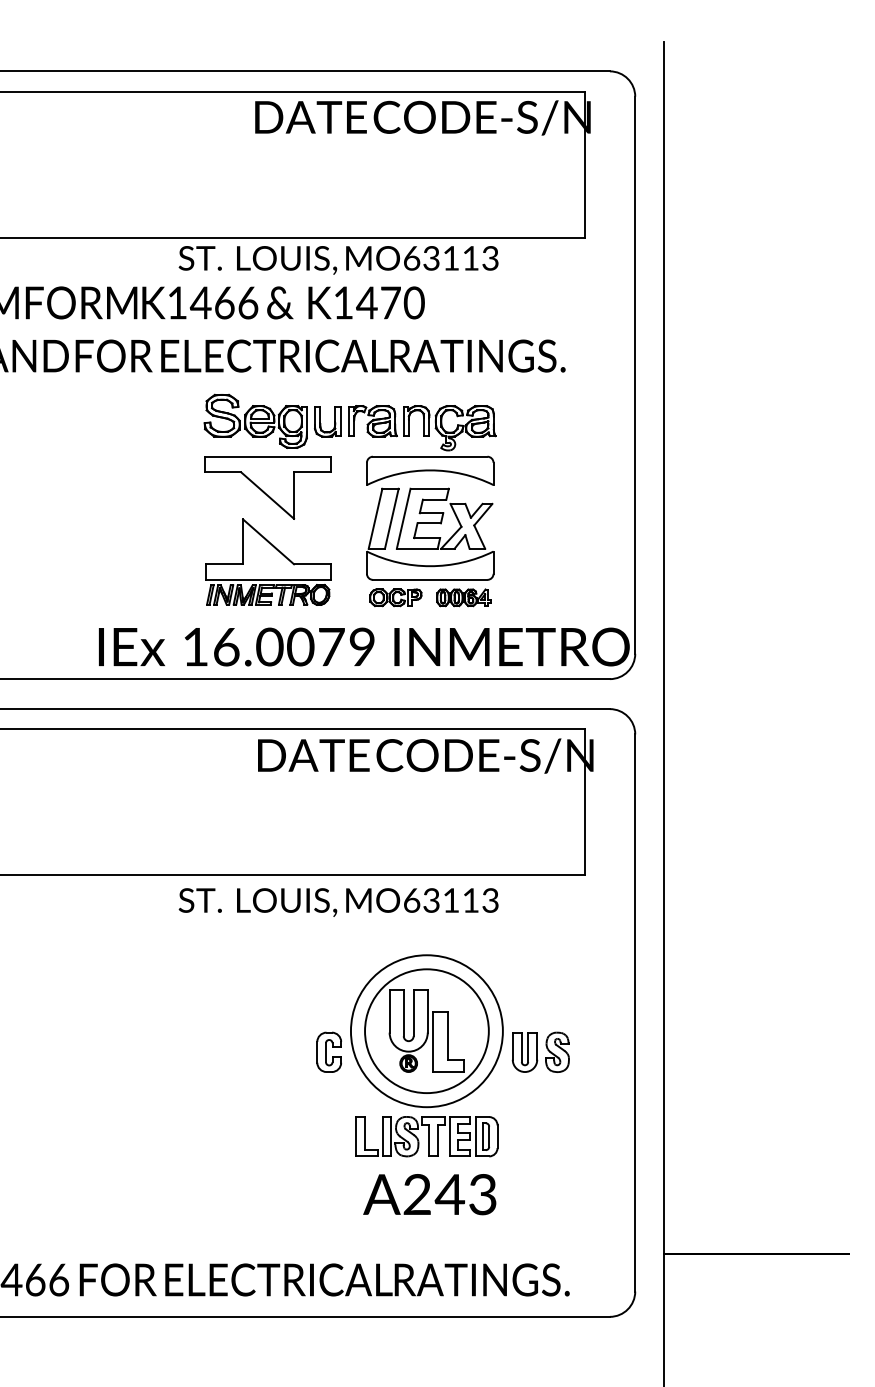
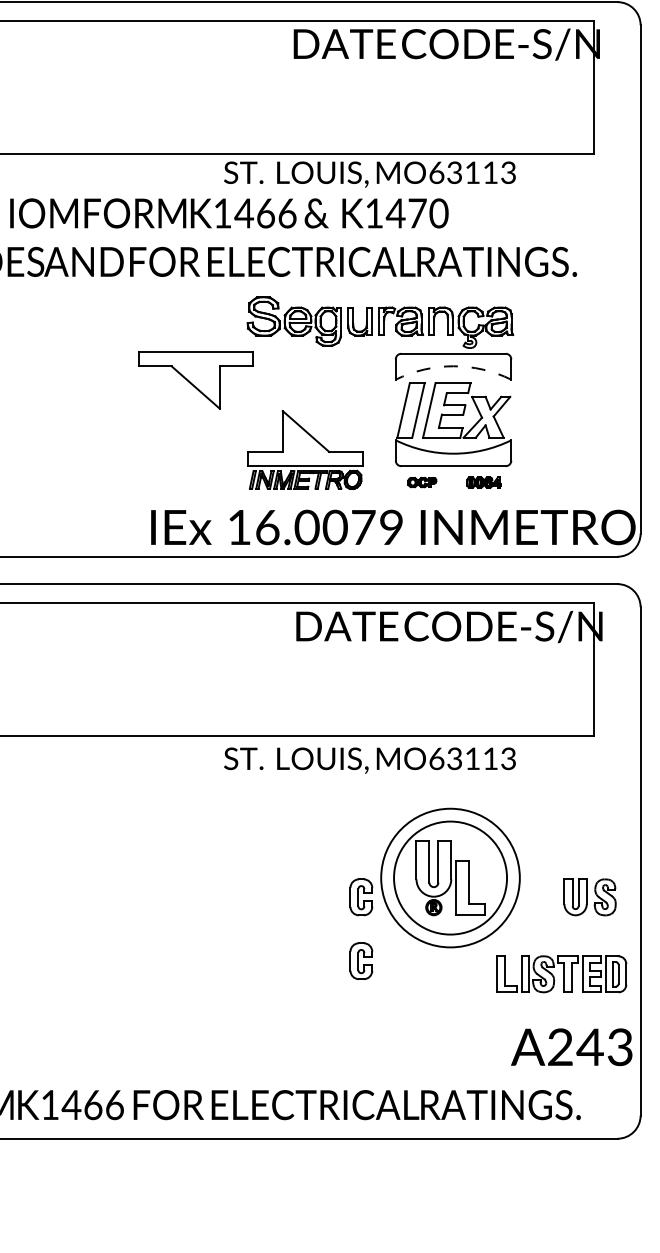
arc: (430, 470) -> (453, 366), solid -> dashed
part: (267, 487) -> (195, 380), moved
part: (395, 597) -> (421, 482), size x0.6
part: (463, 597) -> (483, 482), size x0.7
part: (540, 1051) -> (589, 896), moved
part: (328, 1121) -> (360, 960), added
part: (426, 1136) -> (561, 974), moved
text: (429, 1194) -> (571, 1047), moved

